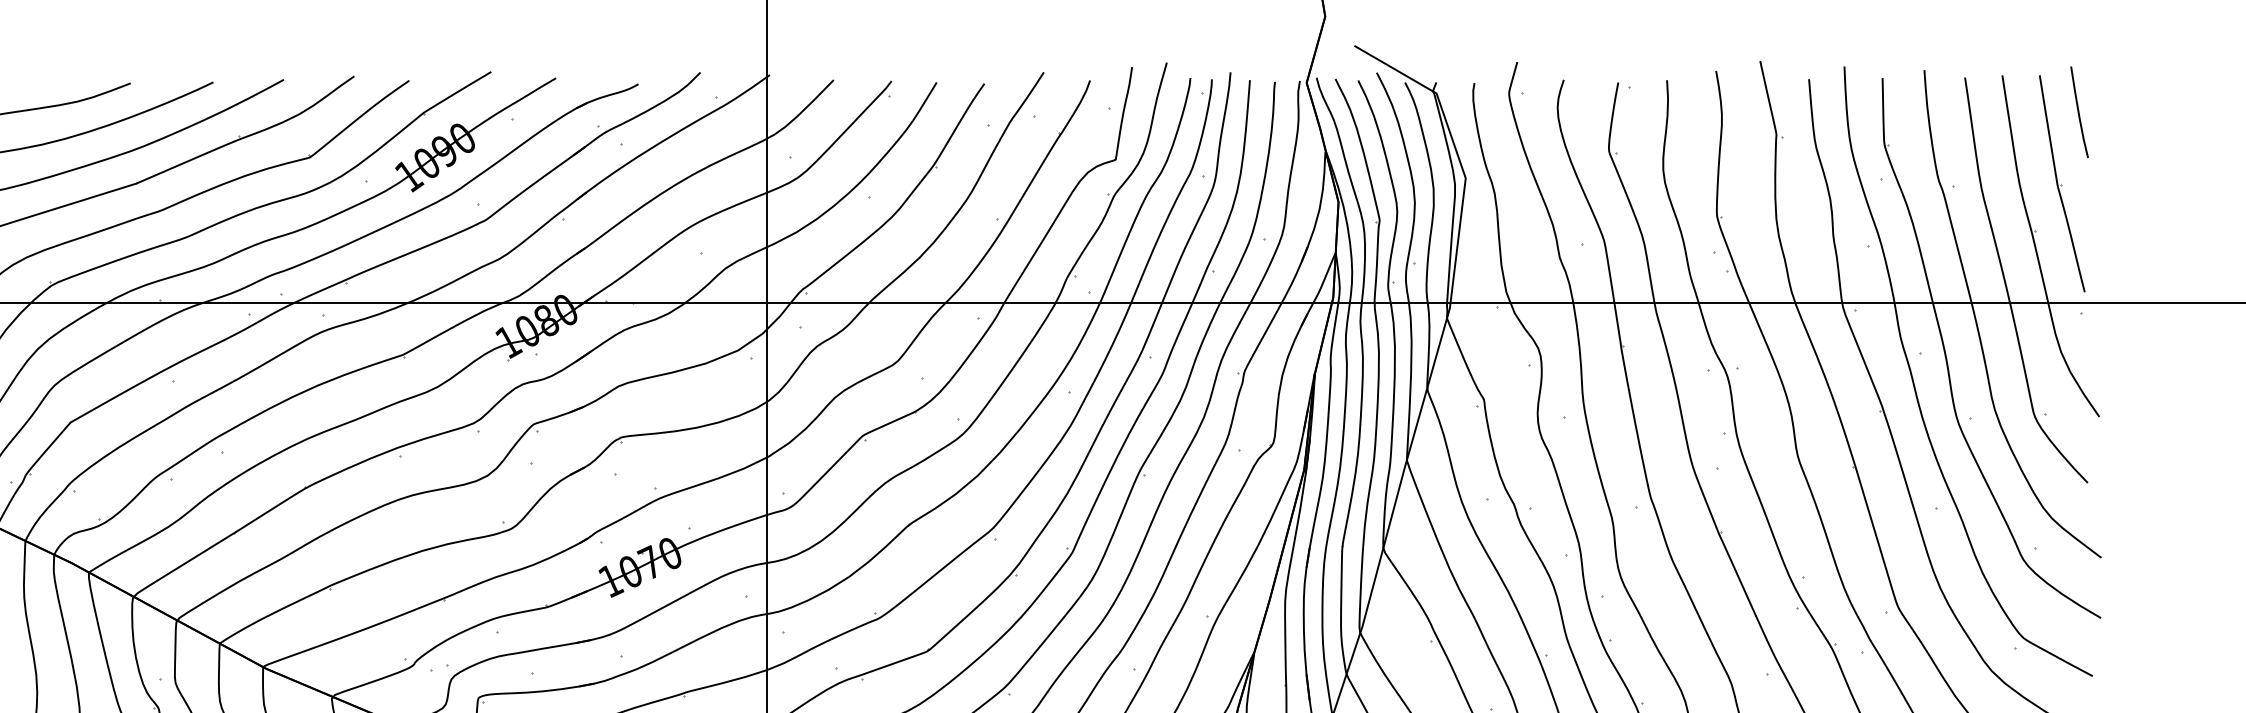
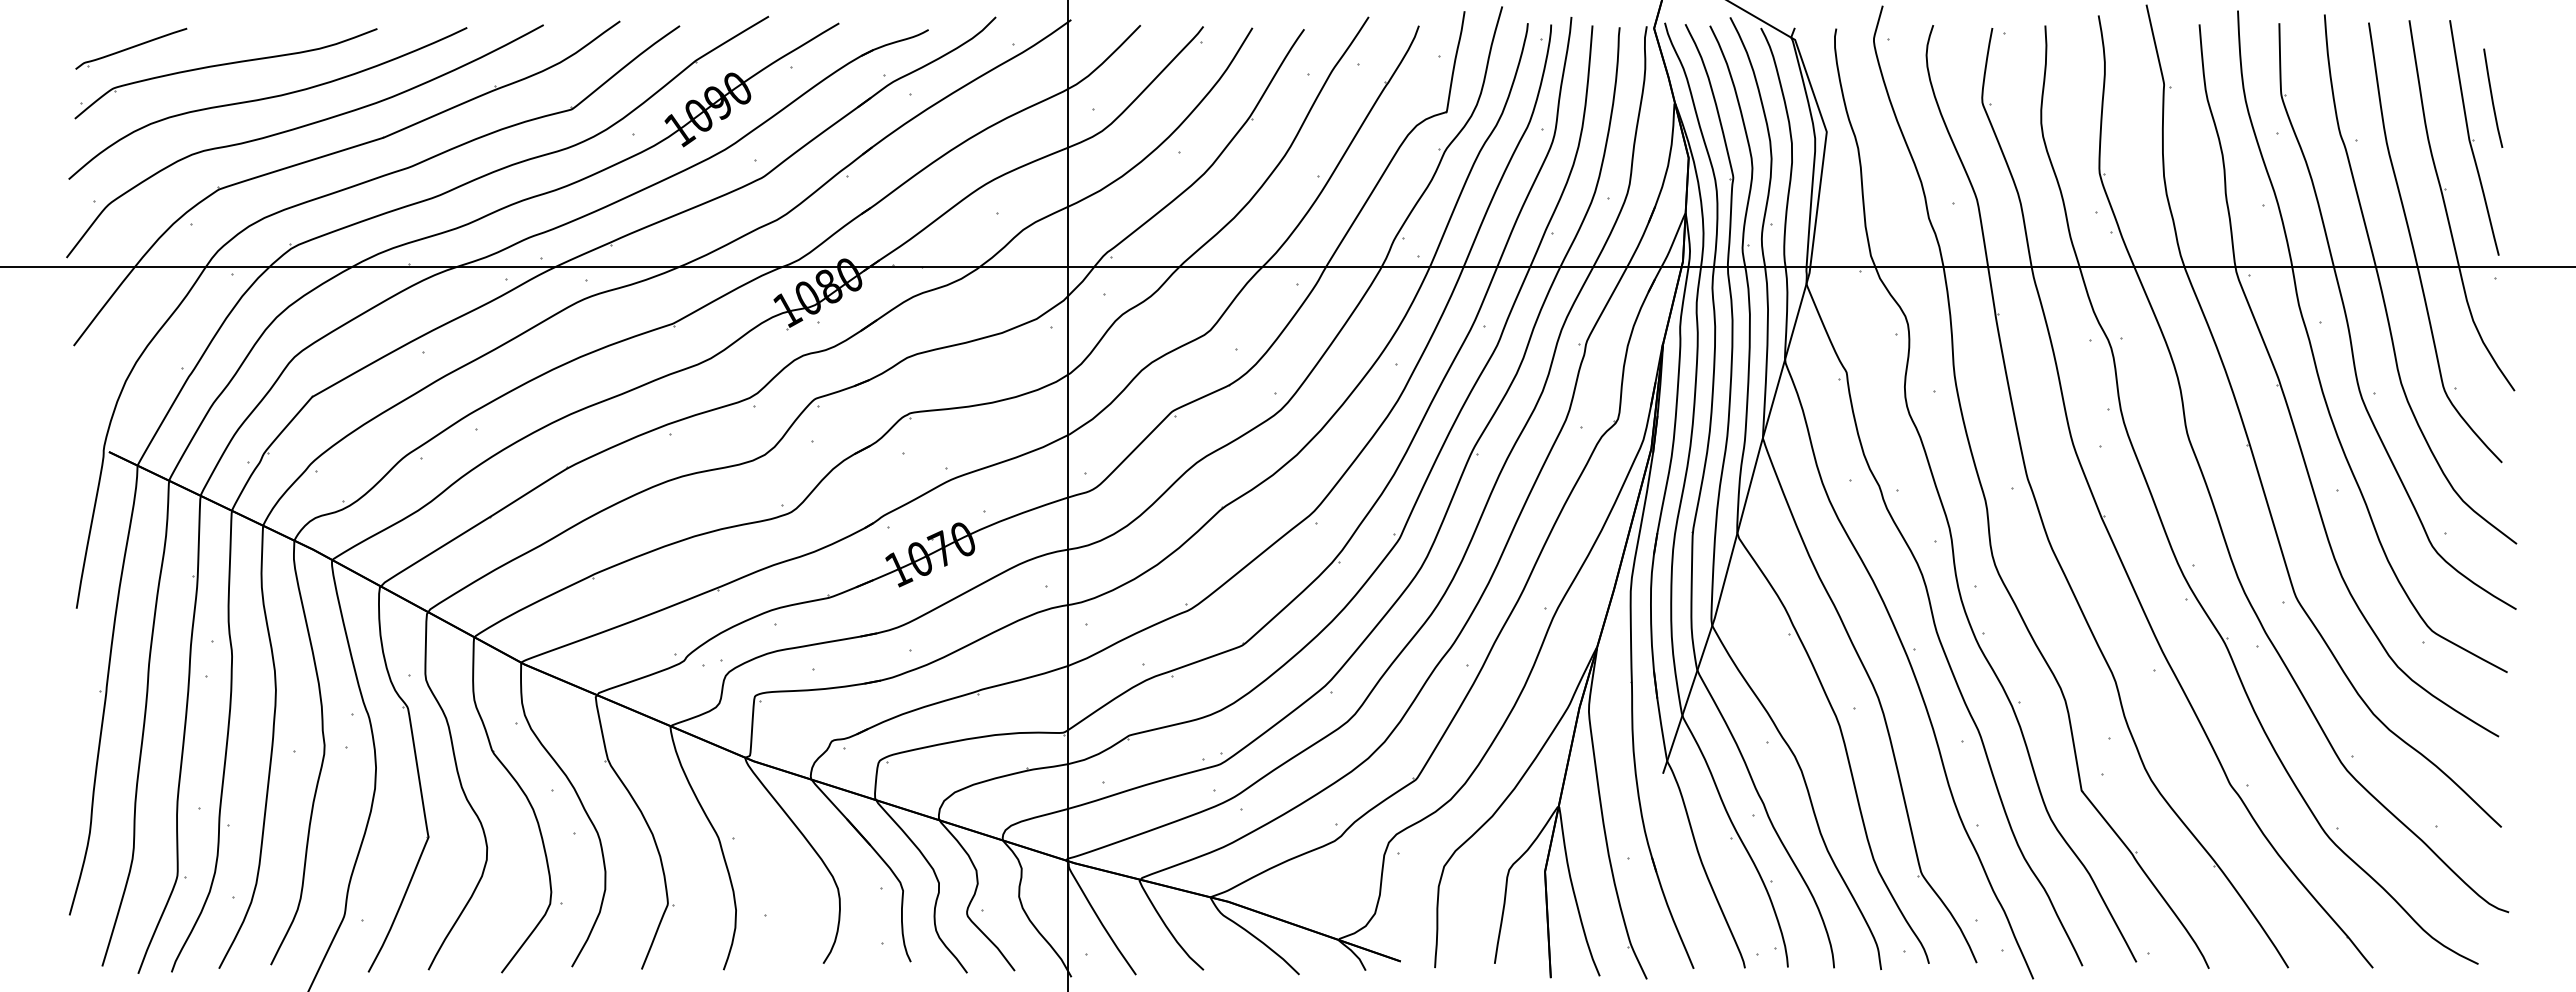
line: (2078, 111) -> (2492, 97), moved

